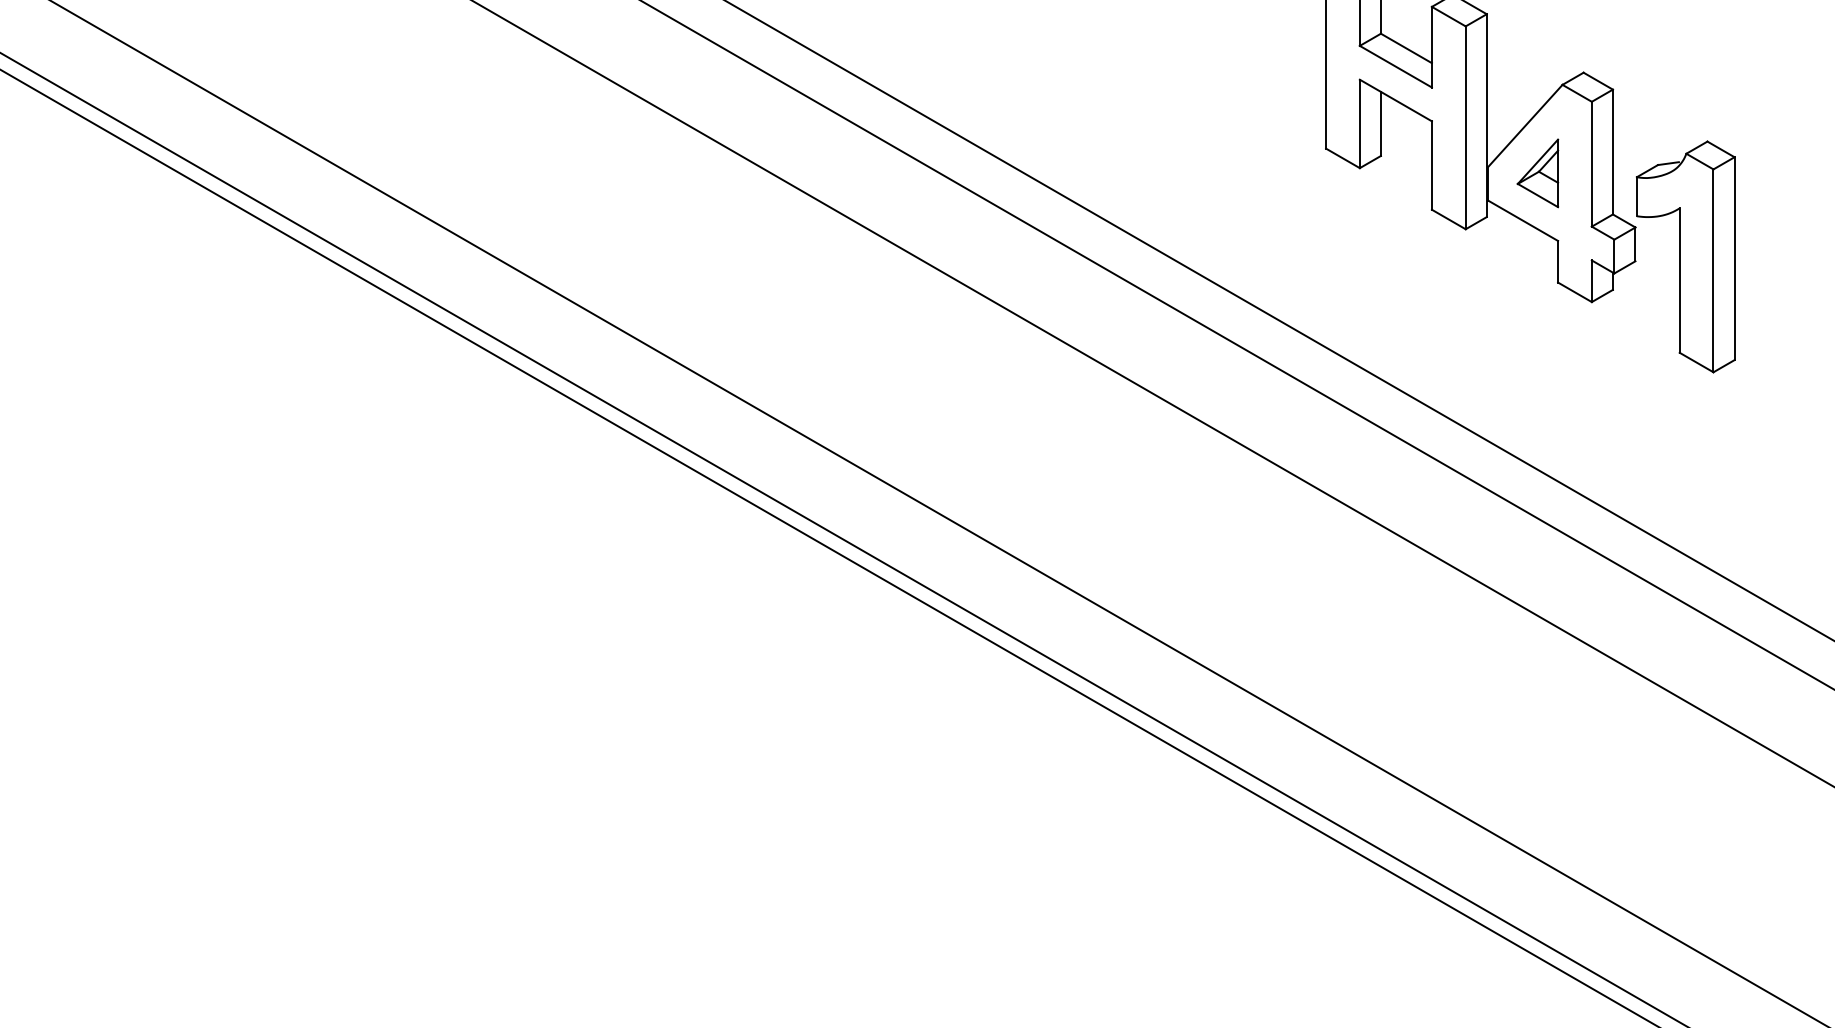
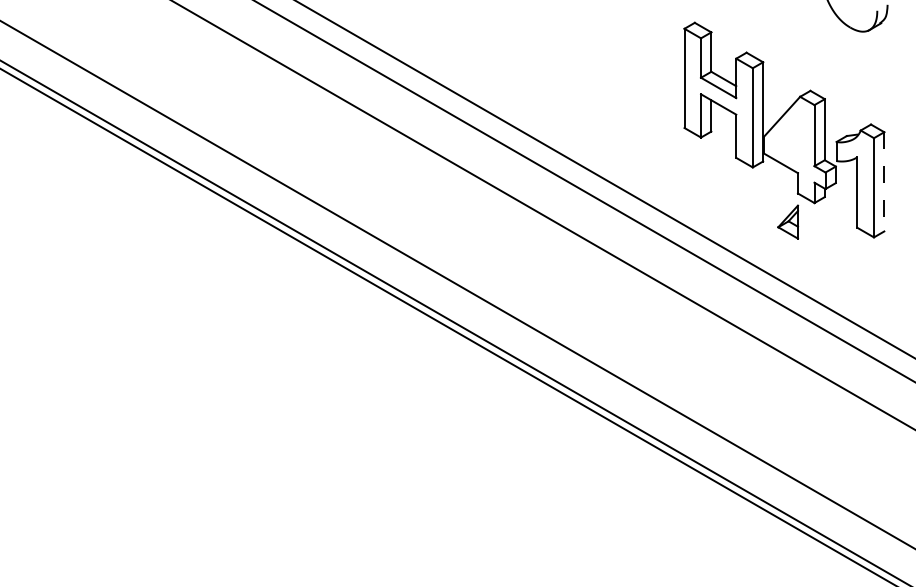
part: (1538, 172) -> (788, 221), moved
line: (1734, 257) -> (884, 181), solid -> dashed

